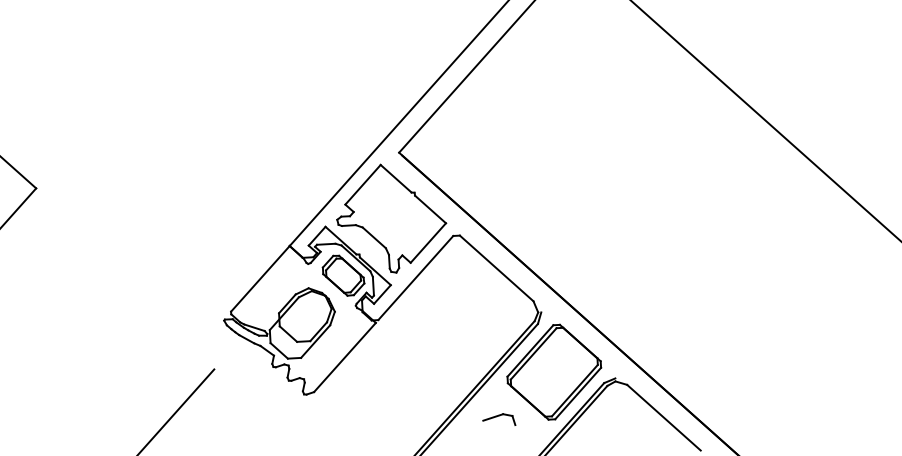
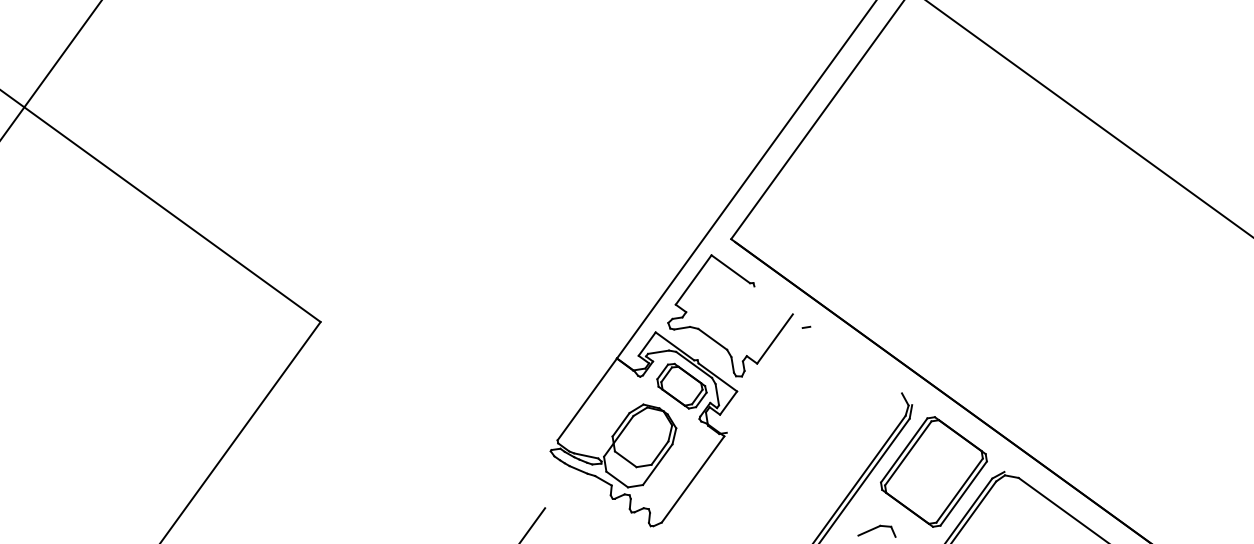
line: (430, 209) -> (773, 300), removed
line: (497, 267) -> (856, 359), removed
line: (415, 278) -> (764, 380), removed

